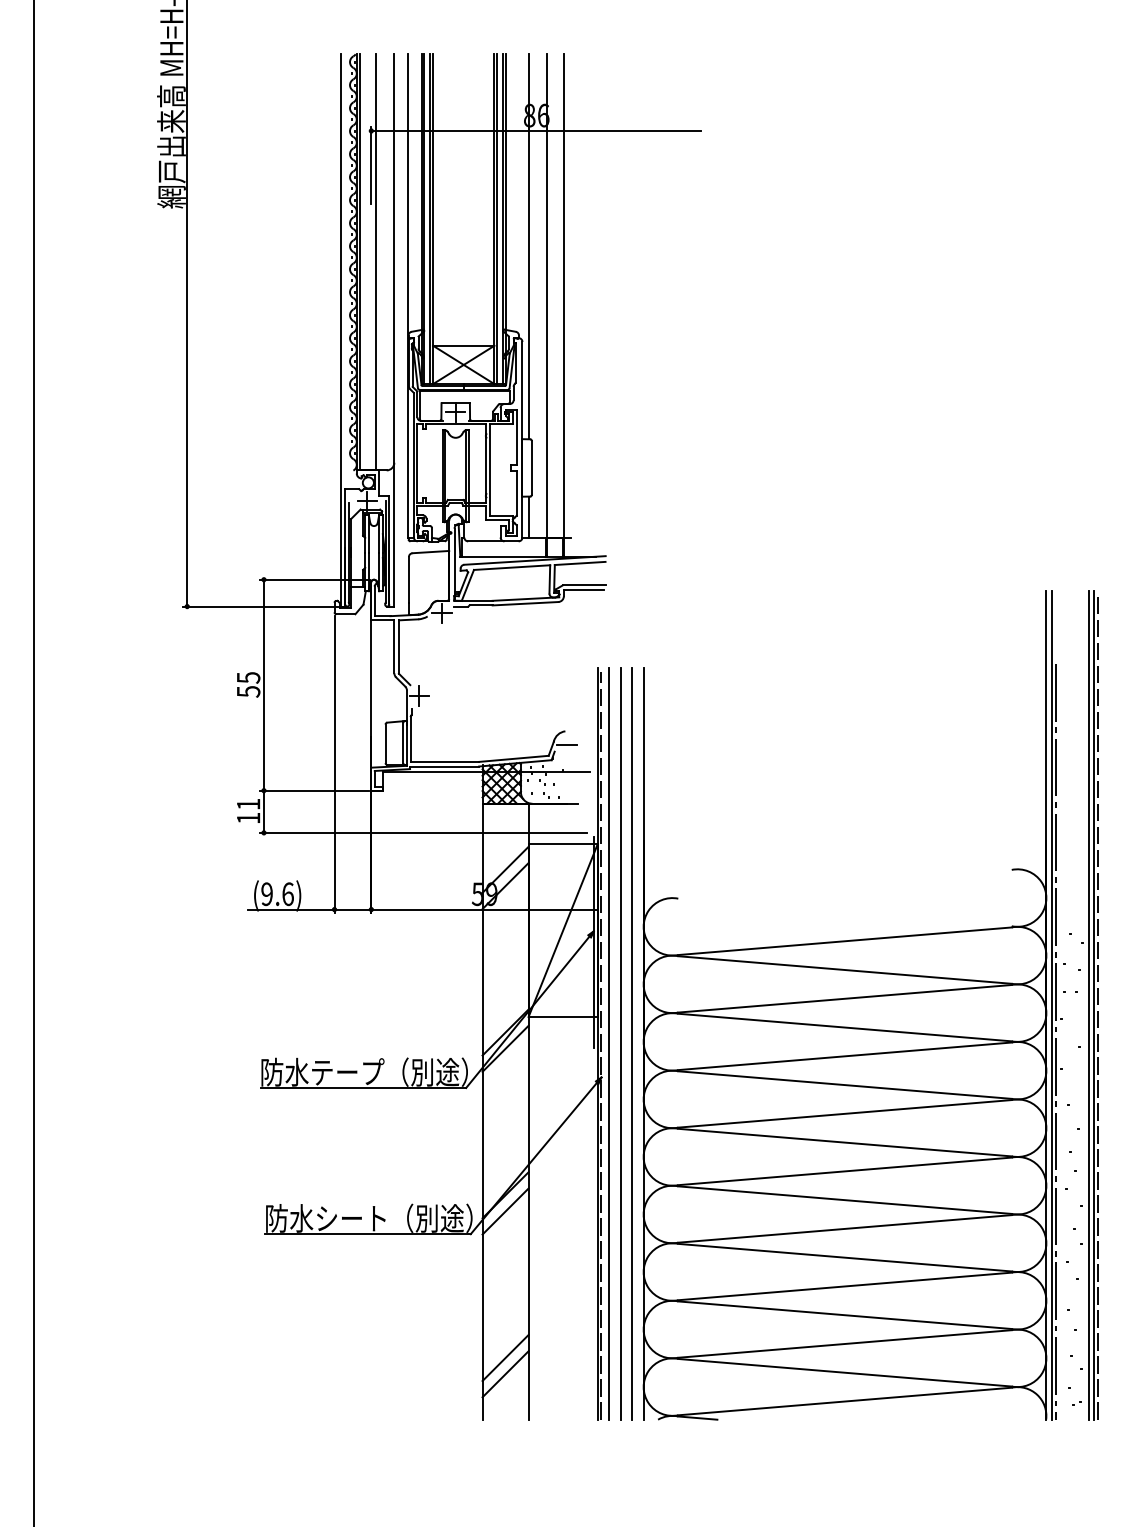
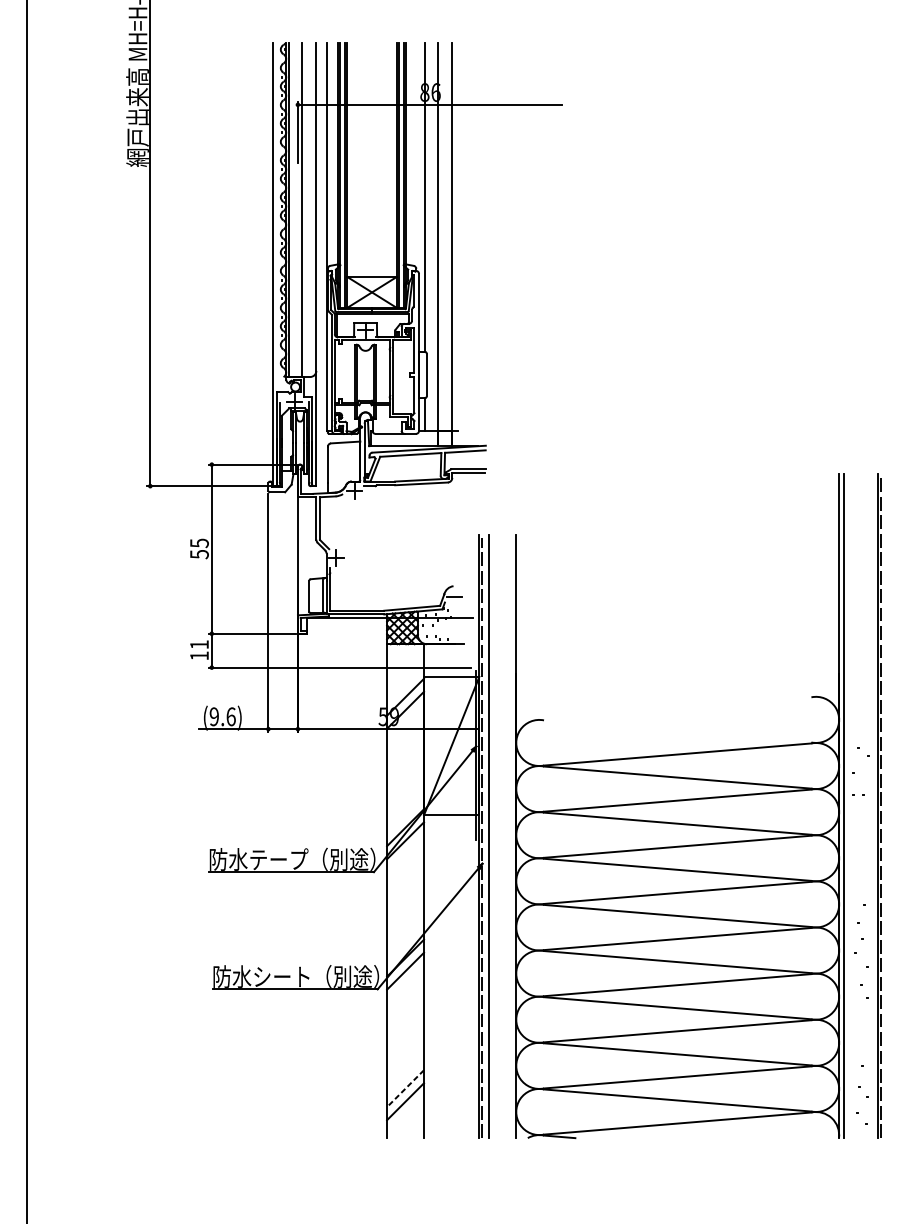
line: (1088, 1005) -> (872, 806), removed
line: (1055, 1041) -> (846, 834), removed
line: (620, 1043) -> (497, 836), removed
line: (631, 1043) -> (506, 836), removed
line: (505, 1358) -> (405, 1089), solid -> dashed

